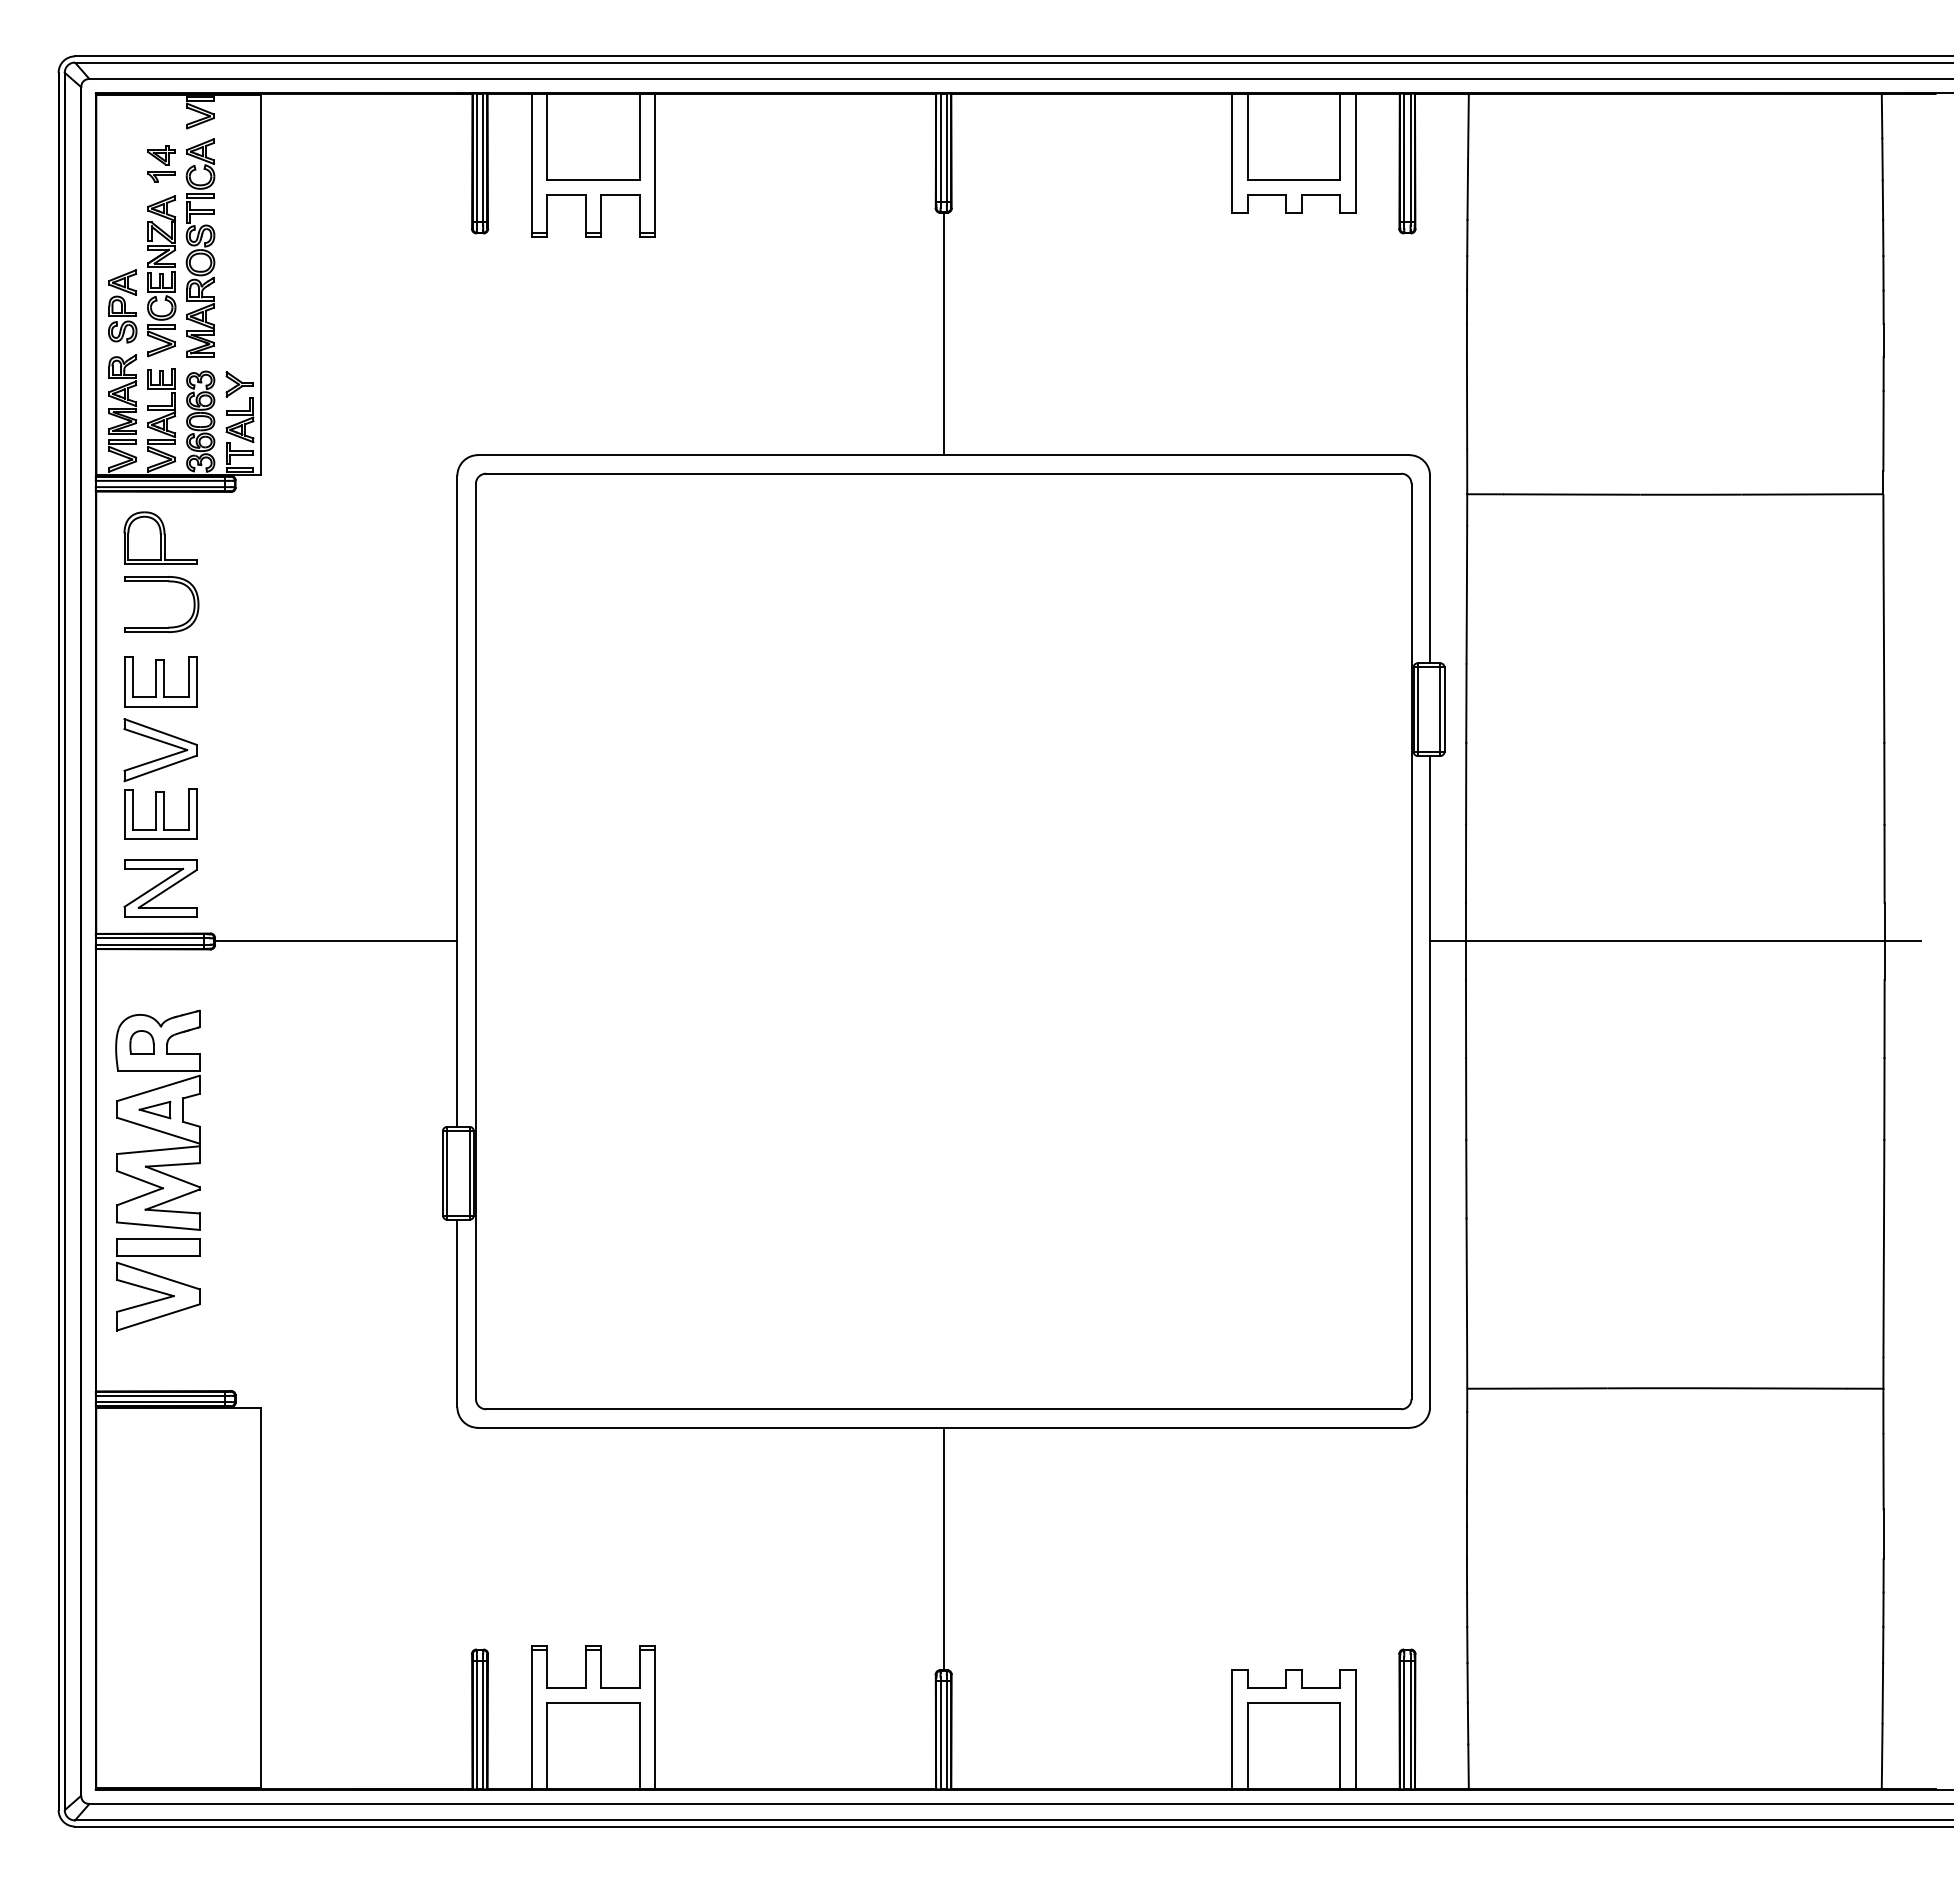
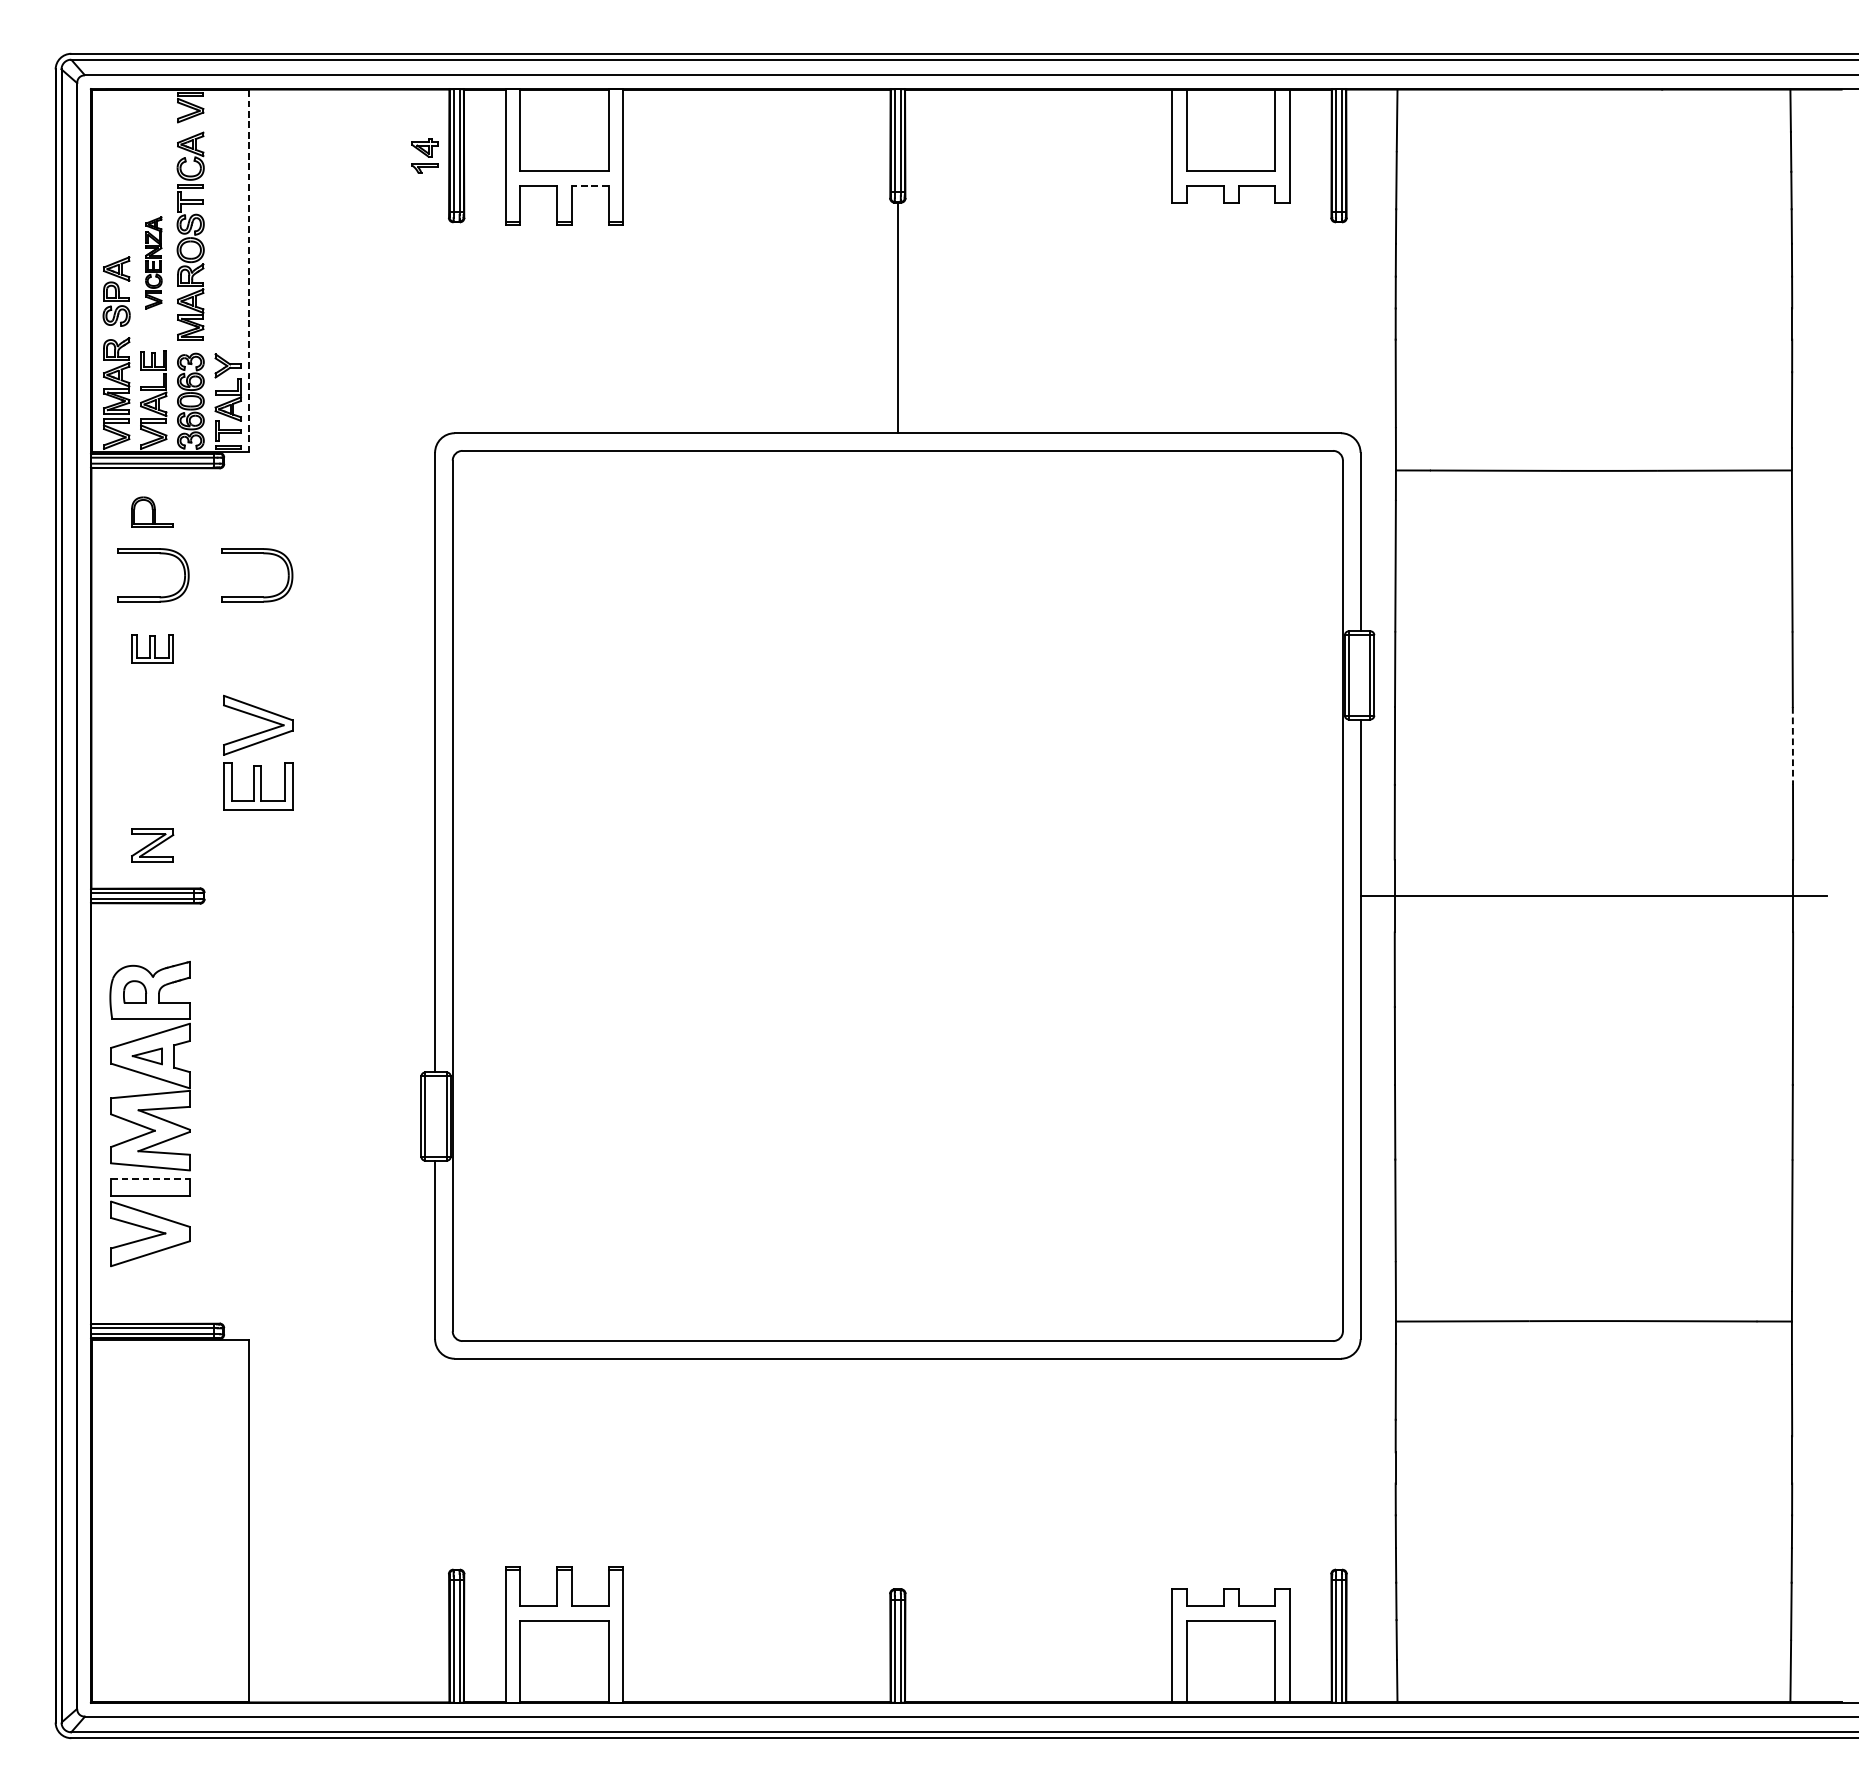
part: (161, 163) -> (424, 155), moved
line: (619, 195) -> (589, 186), solid -> dashed
part: (161, 276) -> (153, 263), size x0.6
line: (261, 285) -> (248, 271), solid -> dashed
part: (160, 537) -> (152, 511), size x0.6
part: (270, 581) -> (257, 553), added
part: (160, 681) -> (152, 648), size x0.6
part: (158, 770) -> (256, 744), moved
line: (1884, 783) -> (1792, 745), solid -> dashed
part: (160, 888) -> (152, 845), size x0.6
line: (335, 941) -> (319, 896), removed
line: (158, 1239) -> (150, 1179), solid -> dashed
line: (943, 1548) -> (897, 1473), removed

